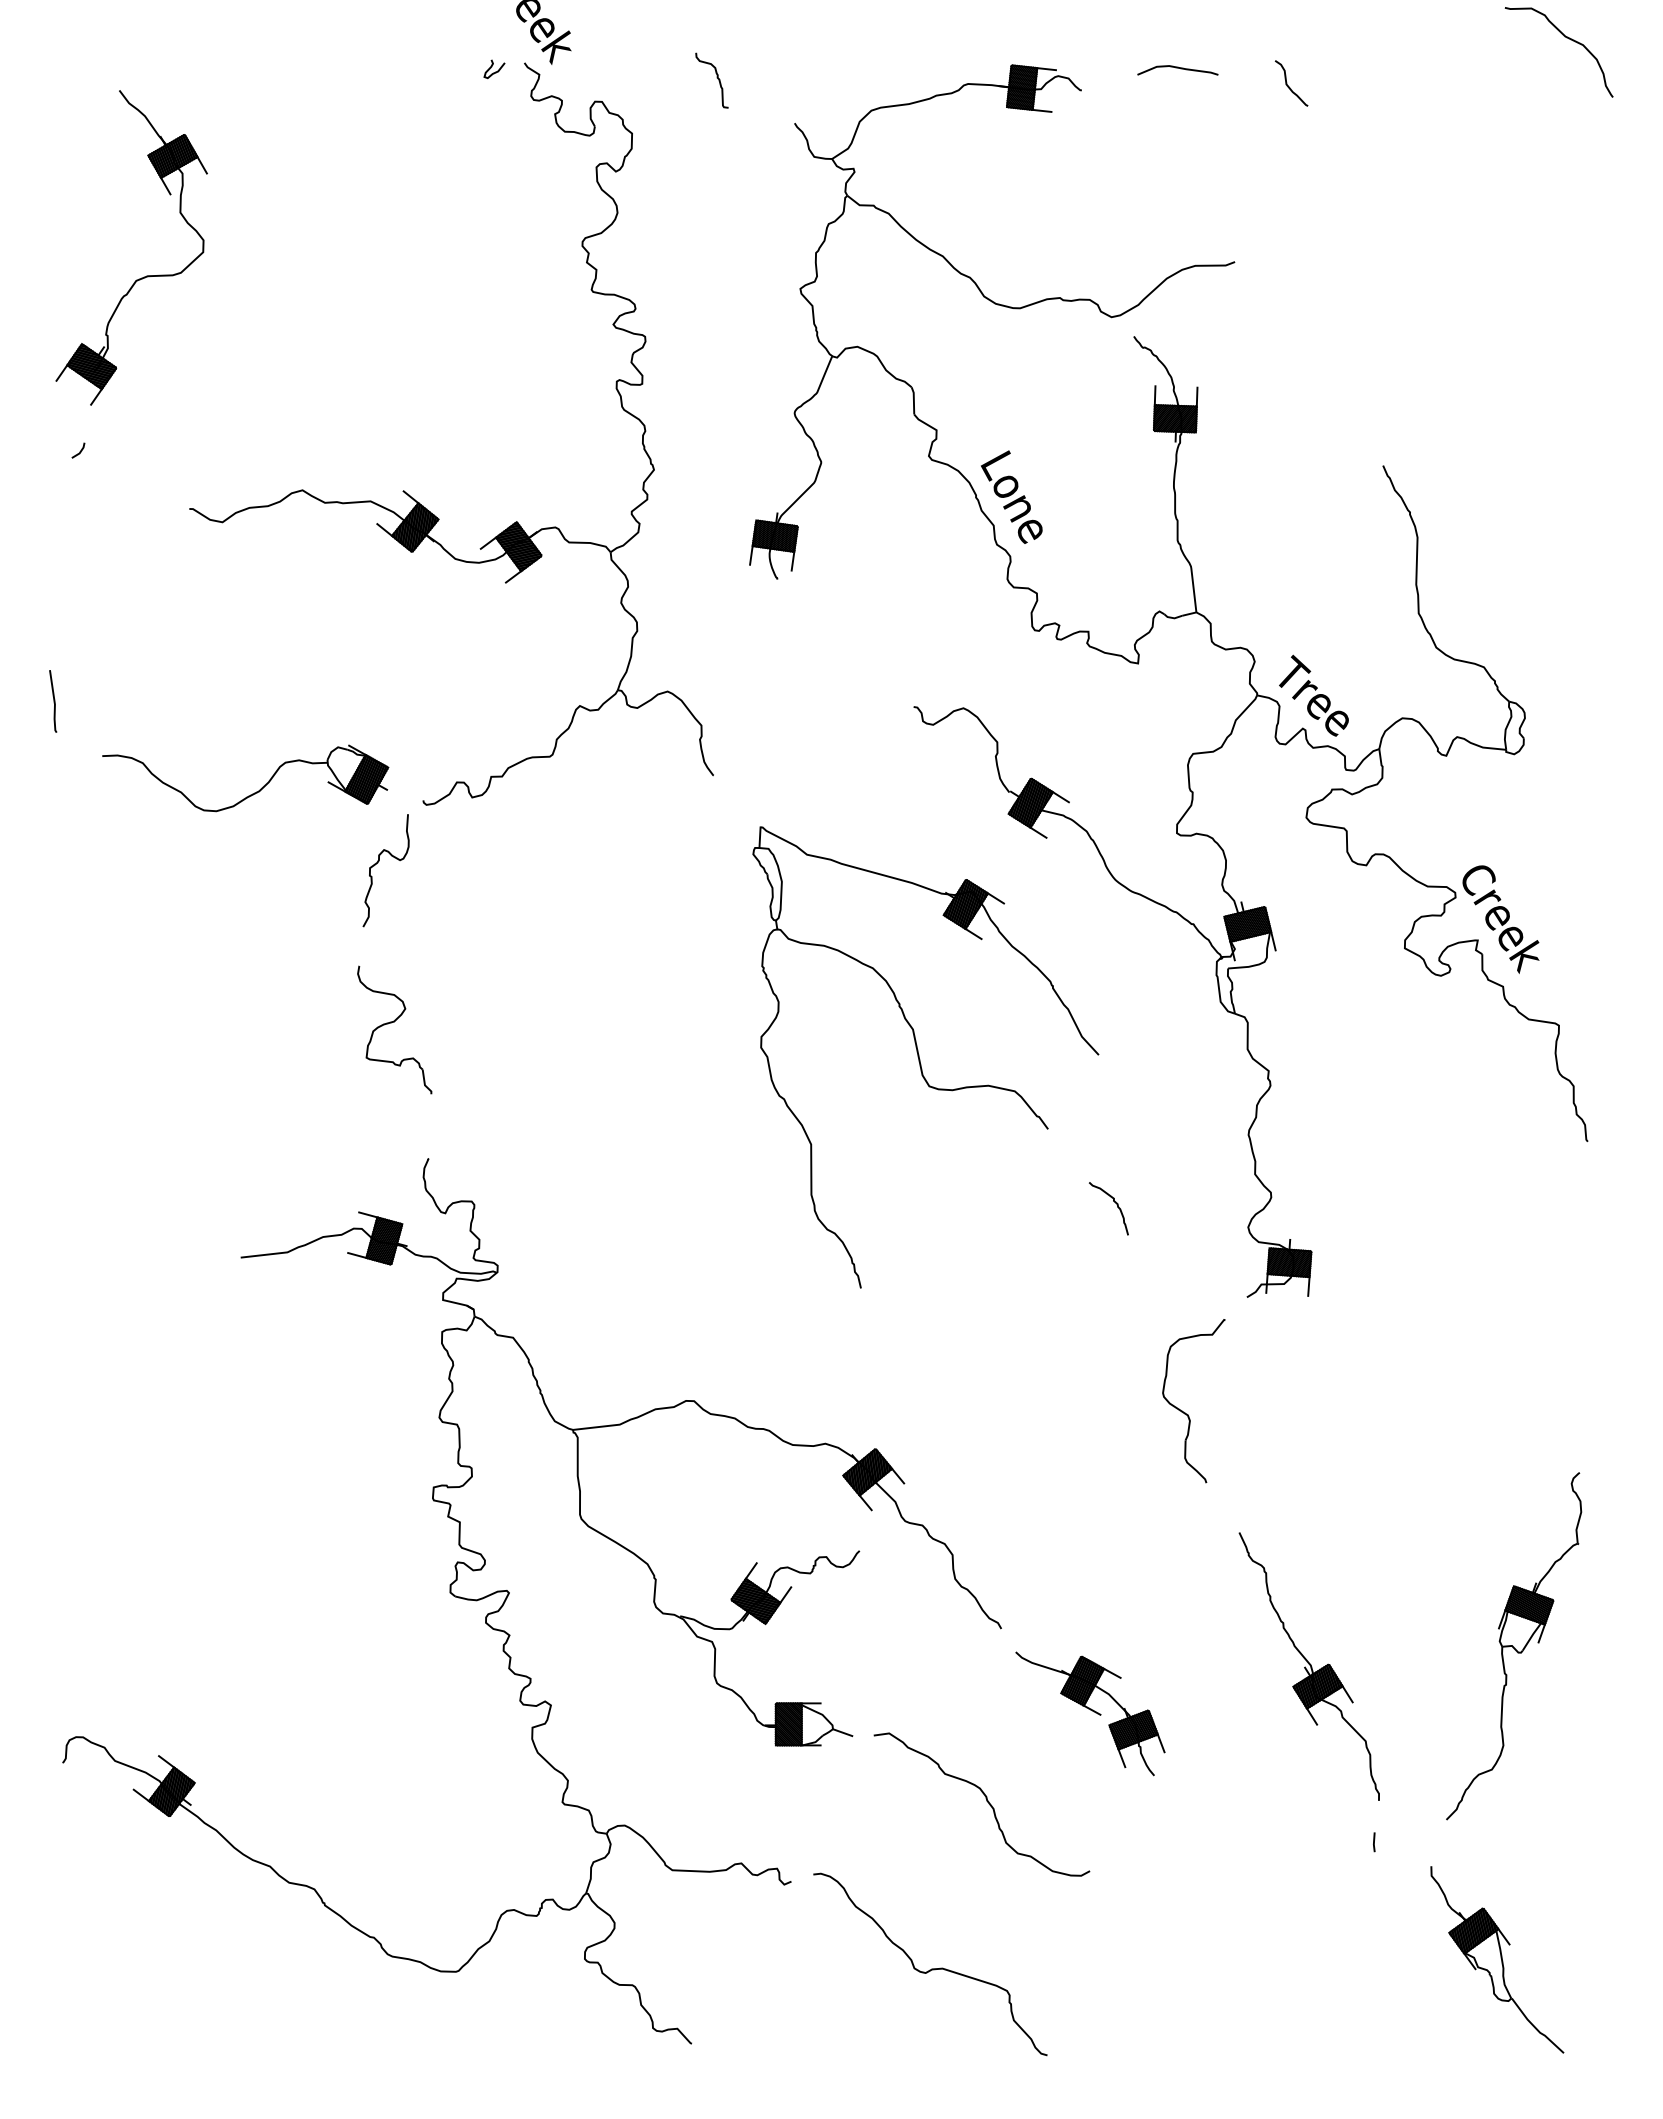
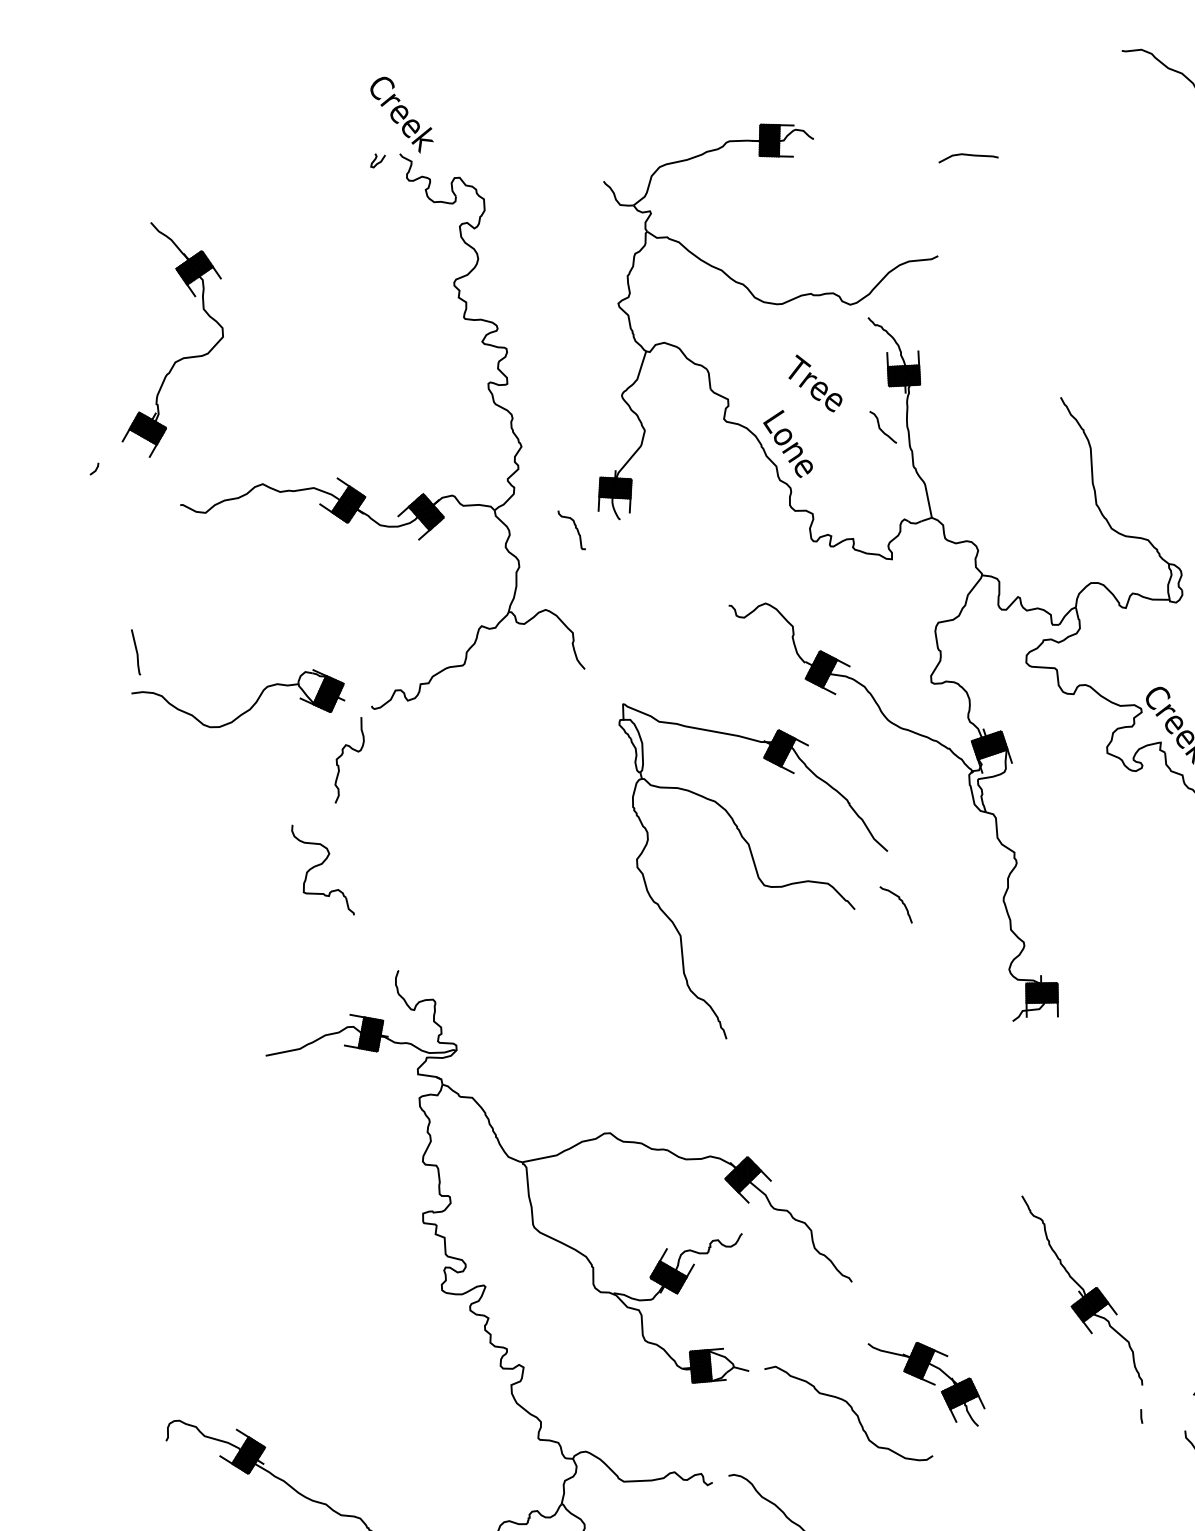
curve: (1177, 68) -> (967, 155), moved
curve: (716, 77) -> (575, 527), moved
curve: (1288, 85) -> (881, 429), moved
part: (141, 277) -> (179, 359), moved
text: (1313, 695) -> (814, 383), moved
line: (53, 701) -> (136, 652), moved
part: (391, 1023) -> (320, 865), moved
curve: (1114, 1202) -> (899, 899), moved
part: (1185, 1412) -> (974, 1110), removed
part: (1090, 1713) -> (927, 1384), moved

